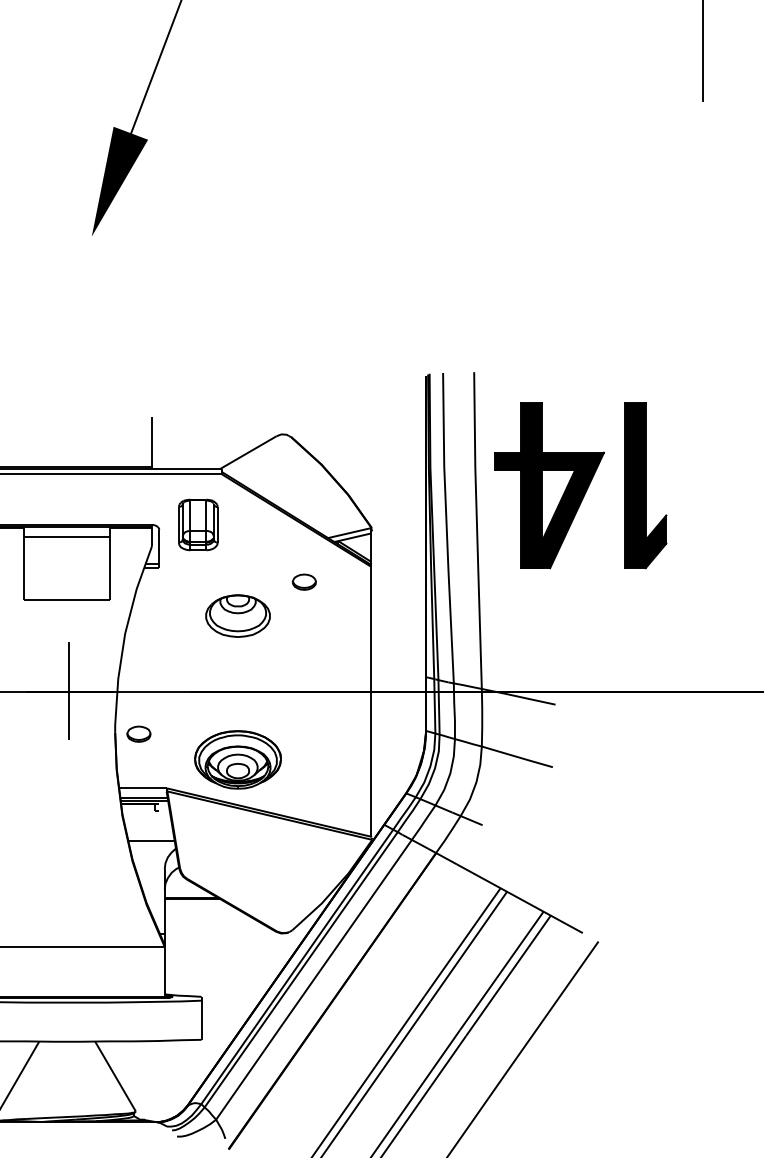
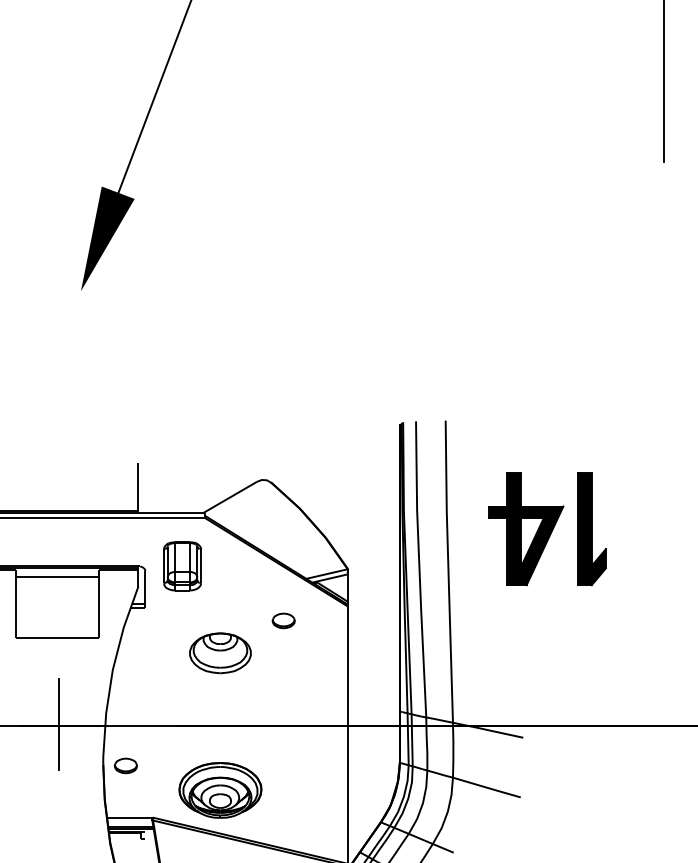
part: (581, 485) -> (548, 528), size x0.71

